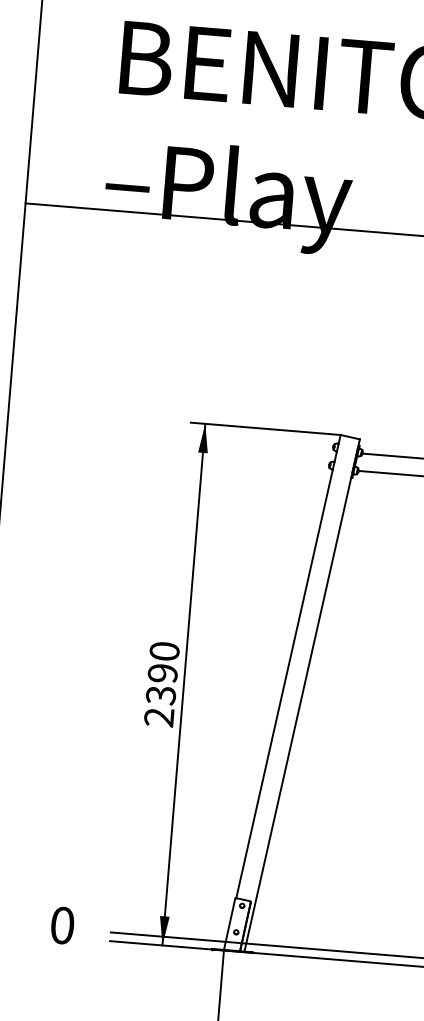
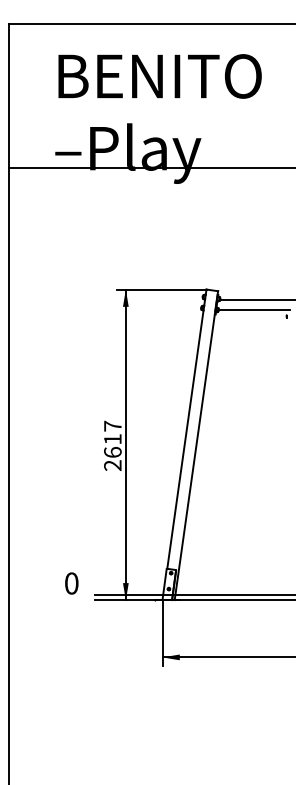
text: (162, 673) -> (112, 439), 2390 -> 2617
text: (62, 925) -> (71, 583), moved

